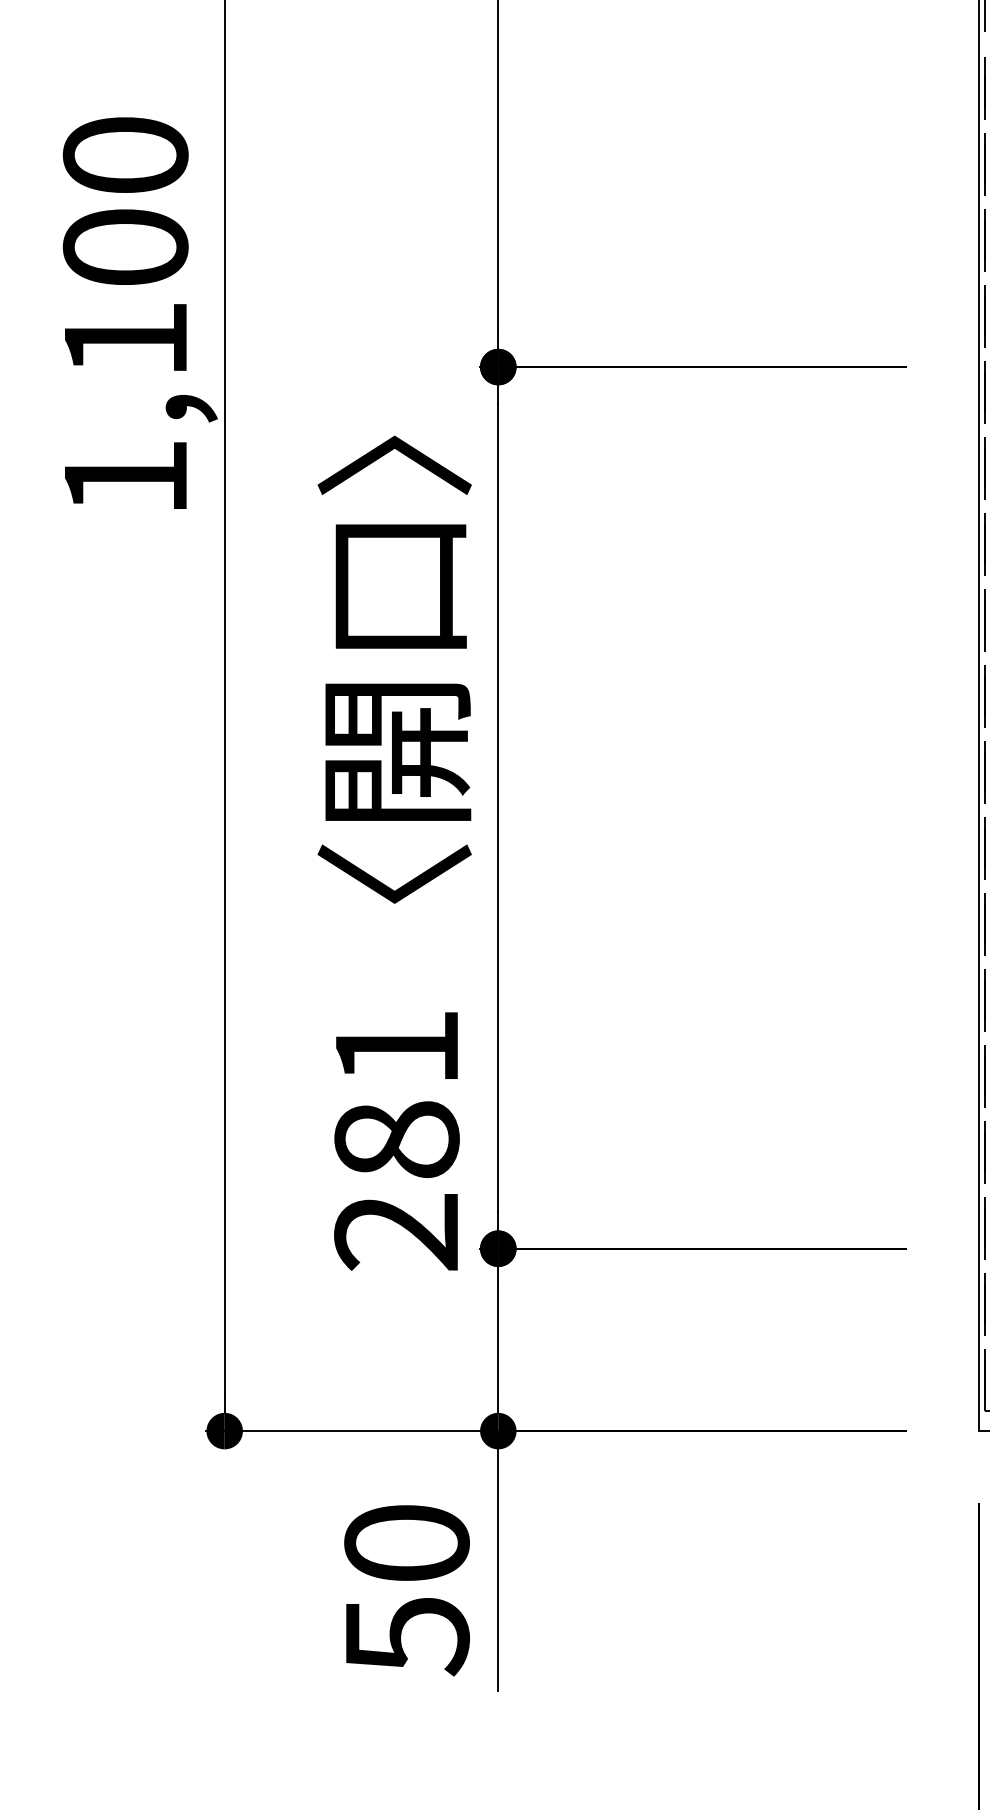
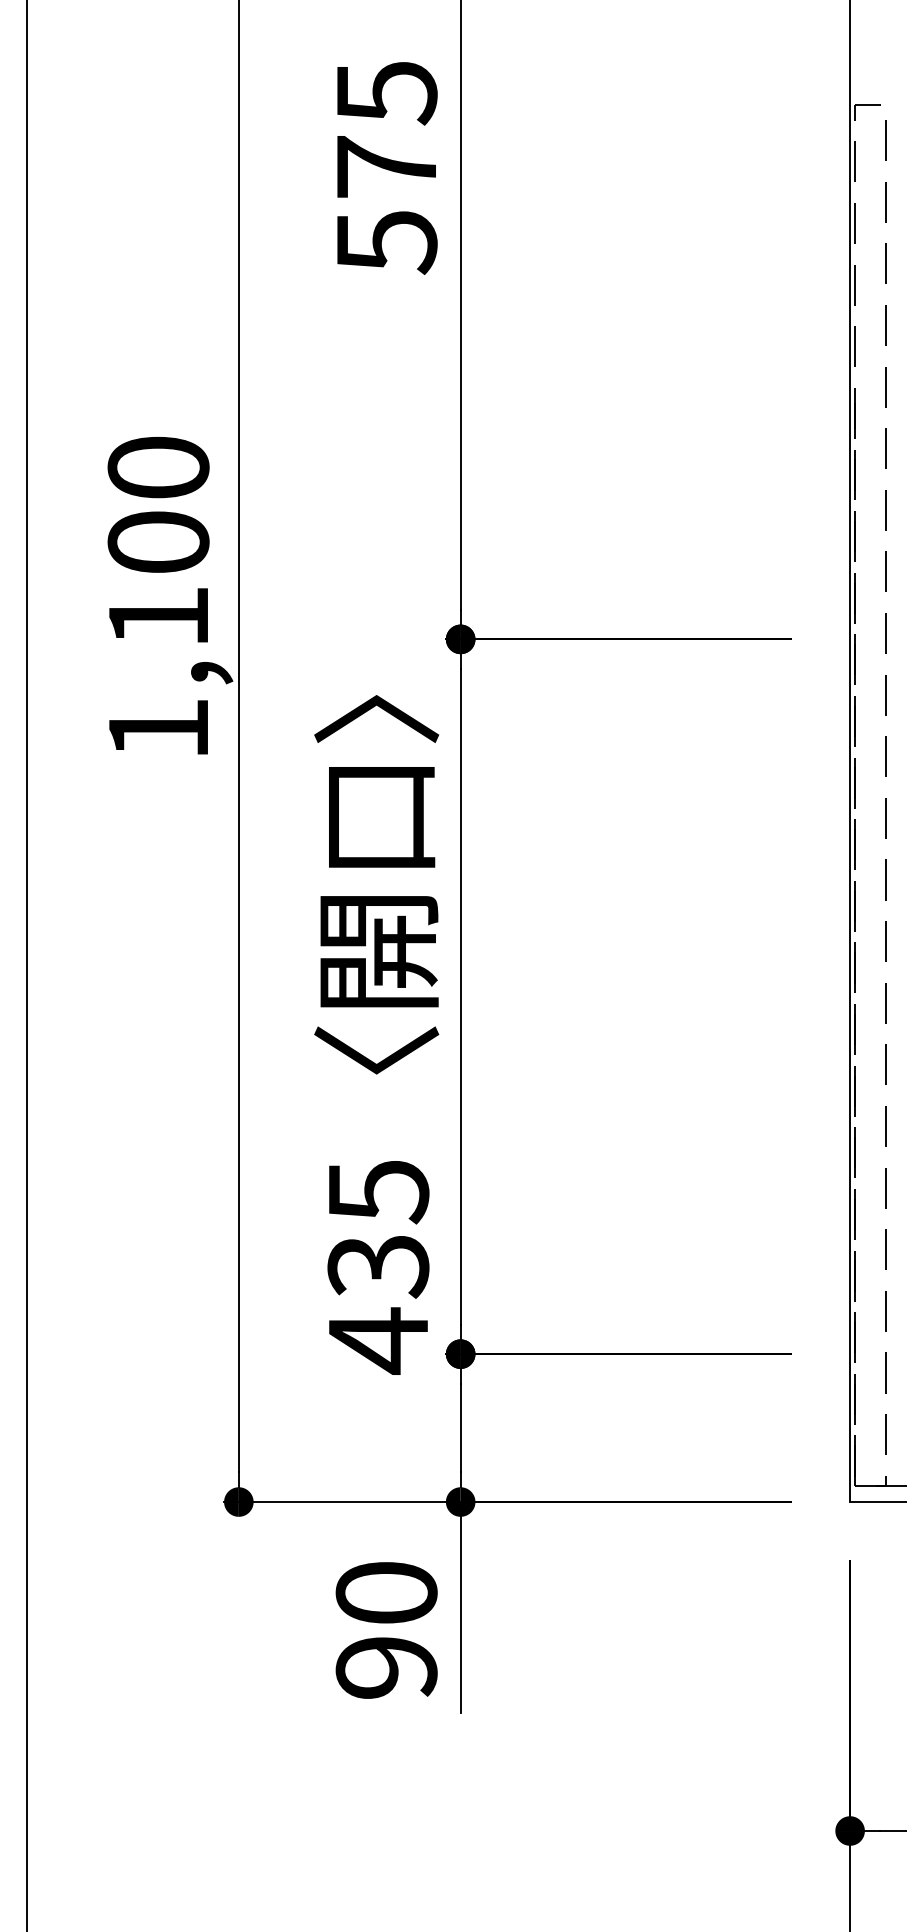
text: (396, 1141) -> (378, 1267), 281 -> 435
text: (406, 1636) -> (386, 1668), 50 -> 90

